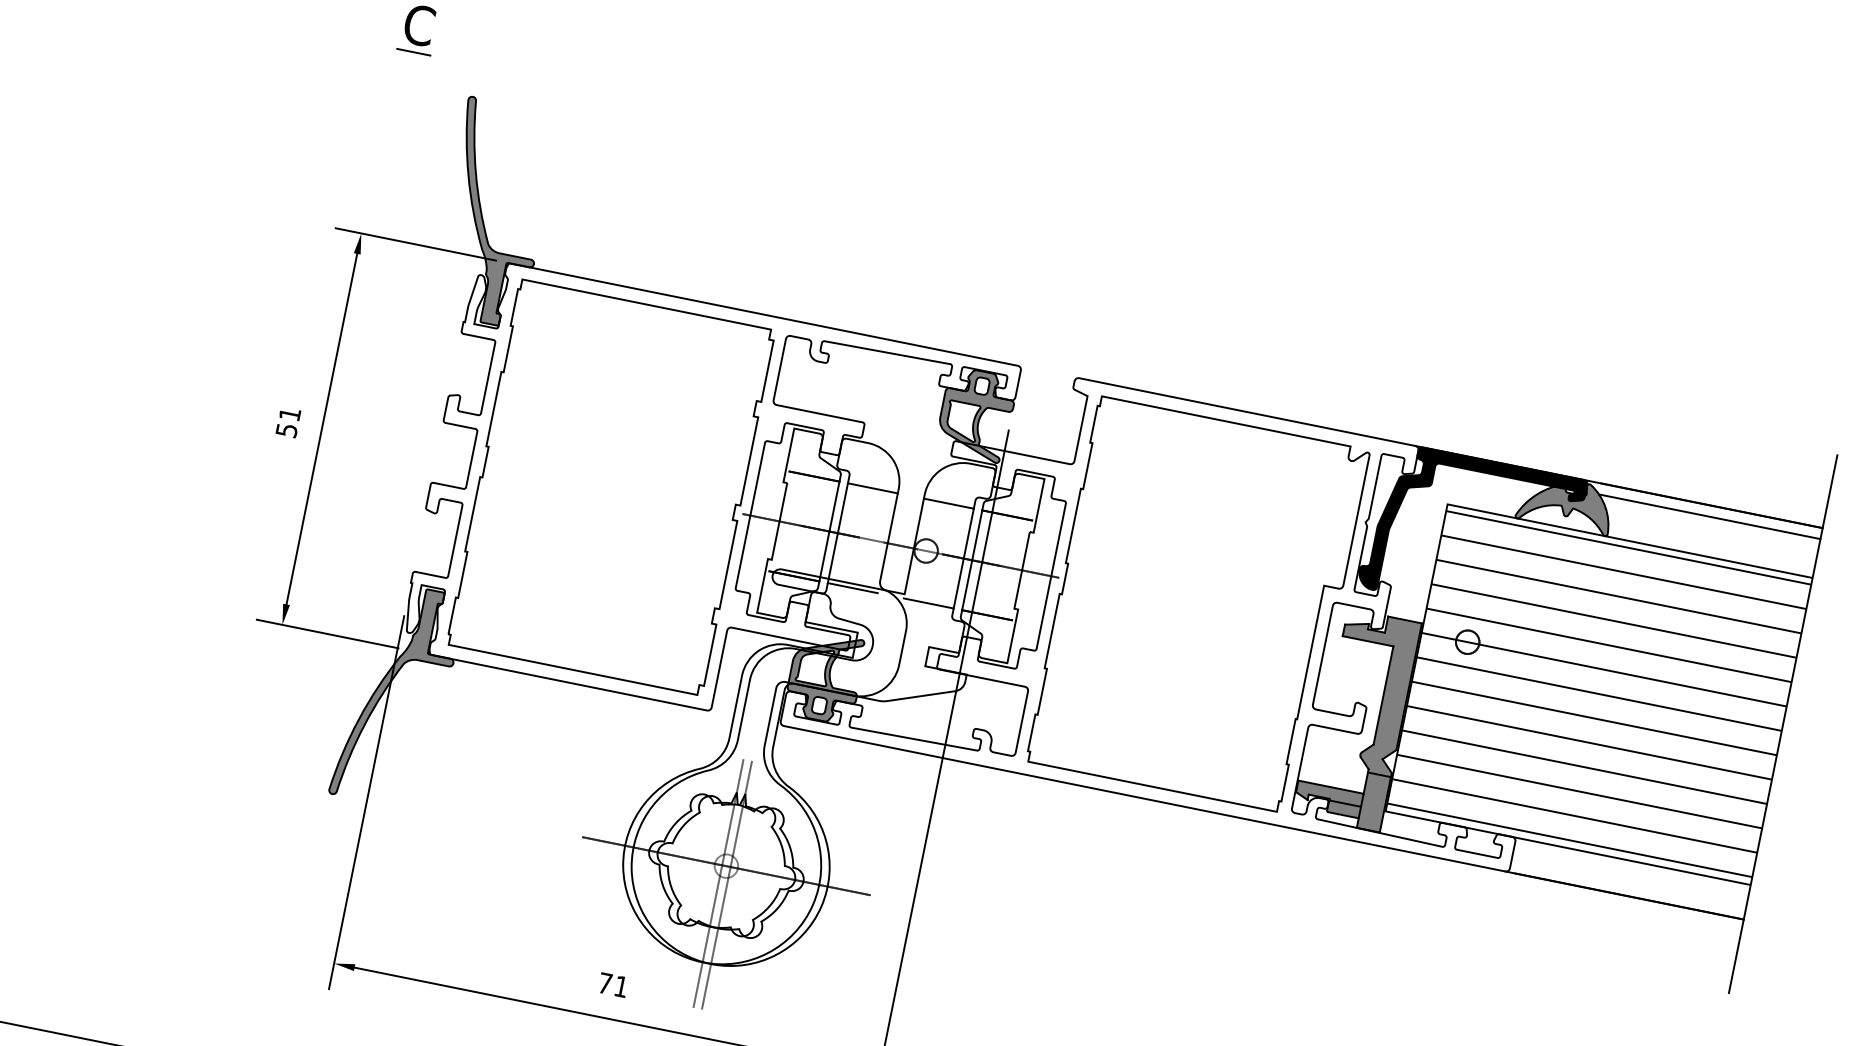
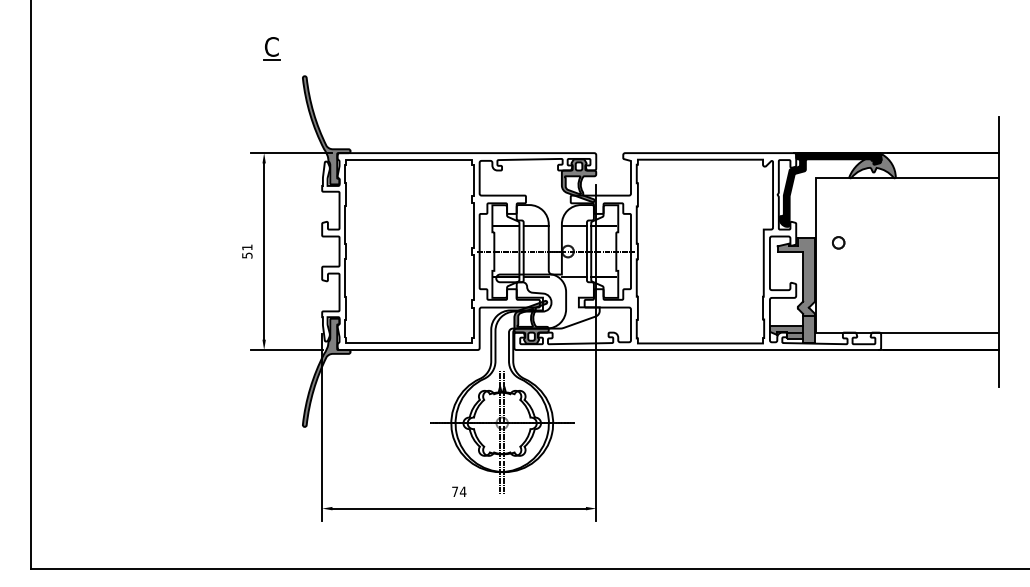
line: (1709, 516) -> (943, 158), removed
hatch: (1599, 692) -> (907, 254), removed
text: (620, 985) -> (462, 491), 71 -> 74

